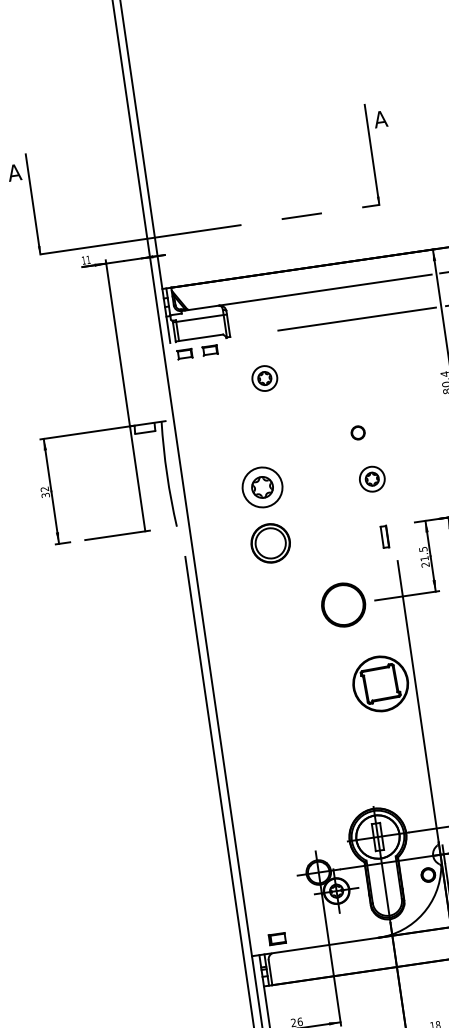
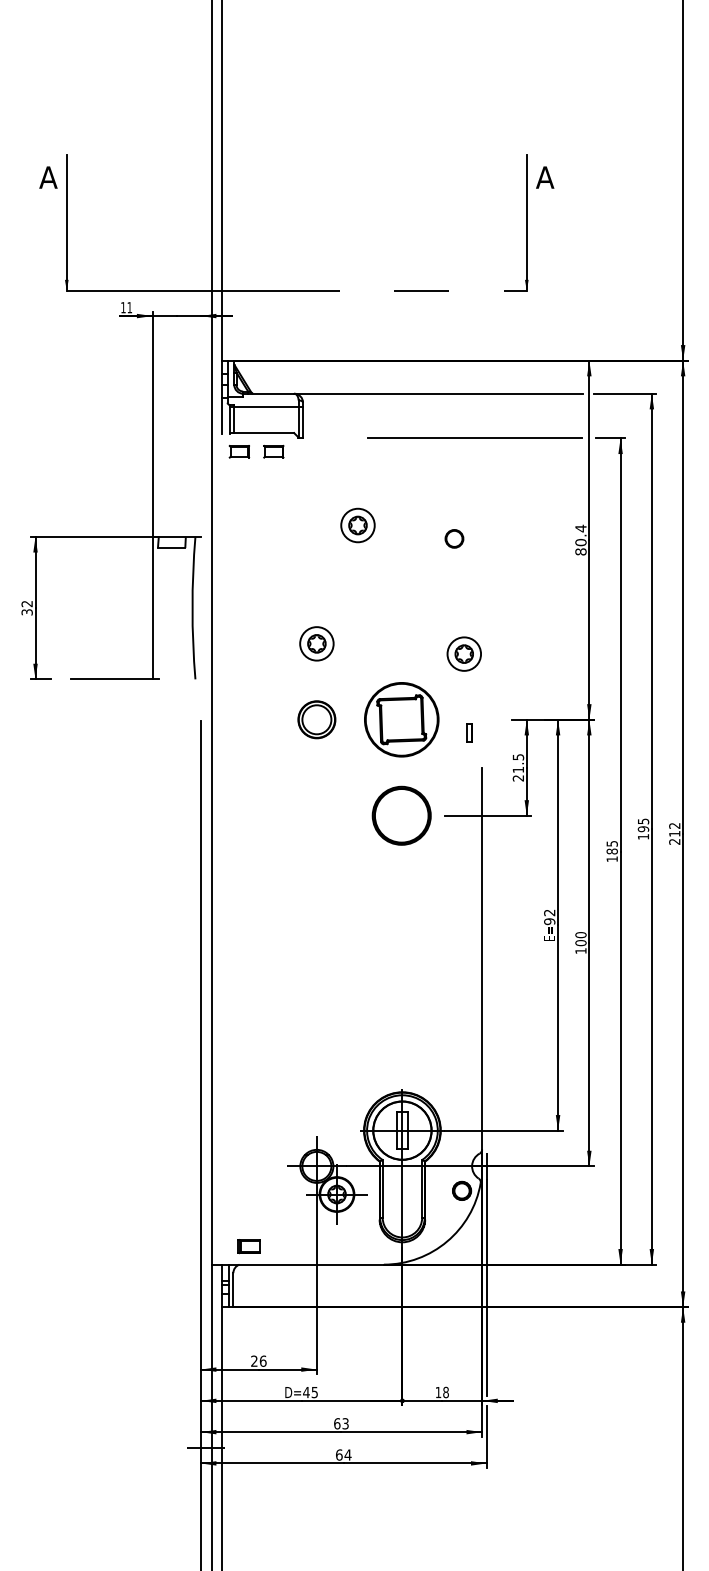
part: (264, 378) -> (357, 525), moved
part: (358, 432) -> (454, 538), moved
part: (262, 487) -> (316, 643), size x0.62
part: (384, 536) -> (469, 732), size x0.62
part: (270, 543) -> (316, 719), size x0.71
part: (380, 683) -> (401, 719), moved

